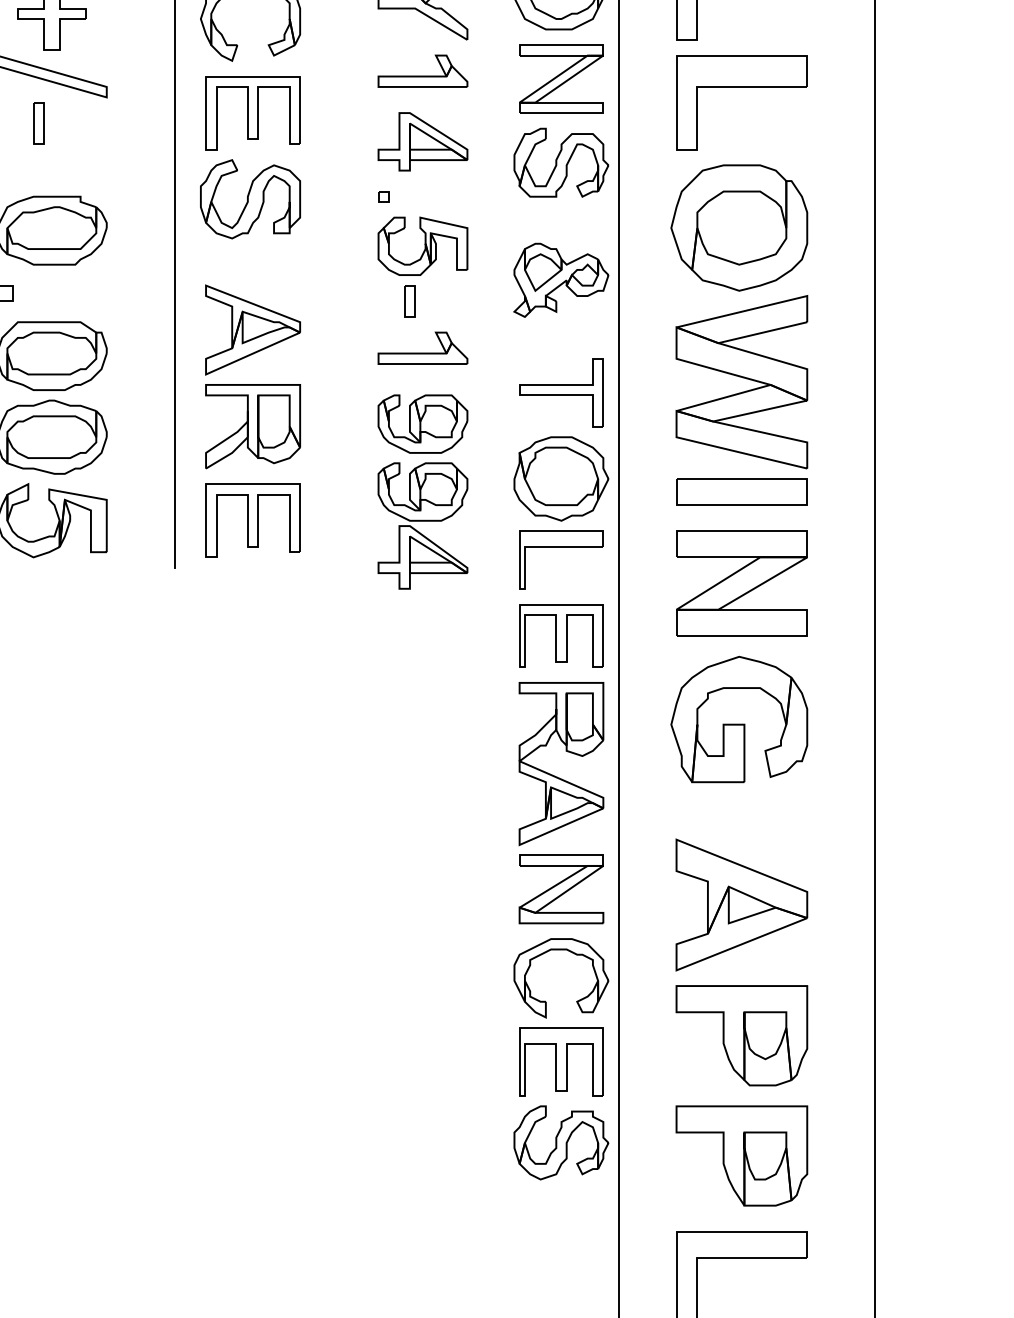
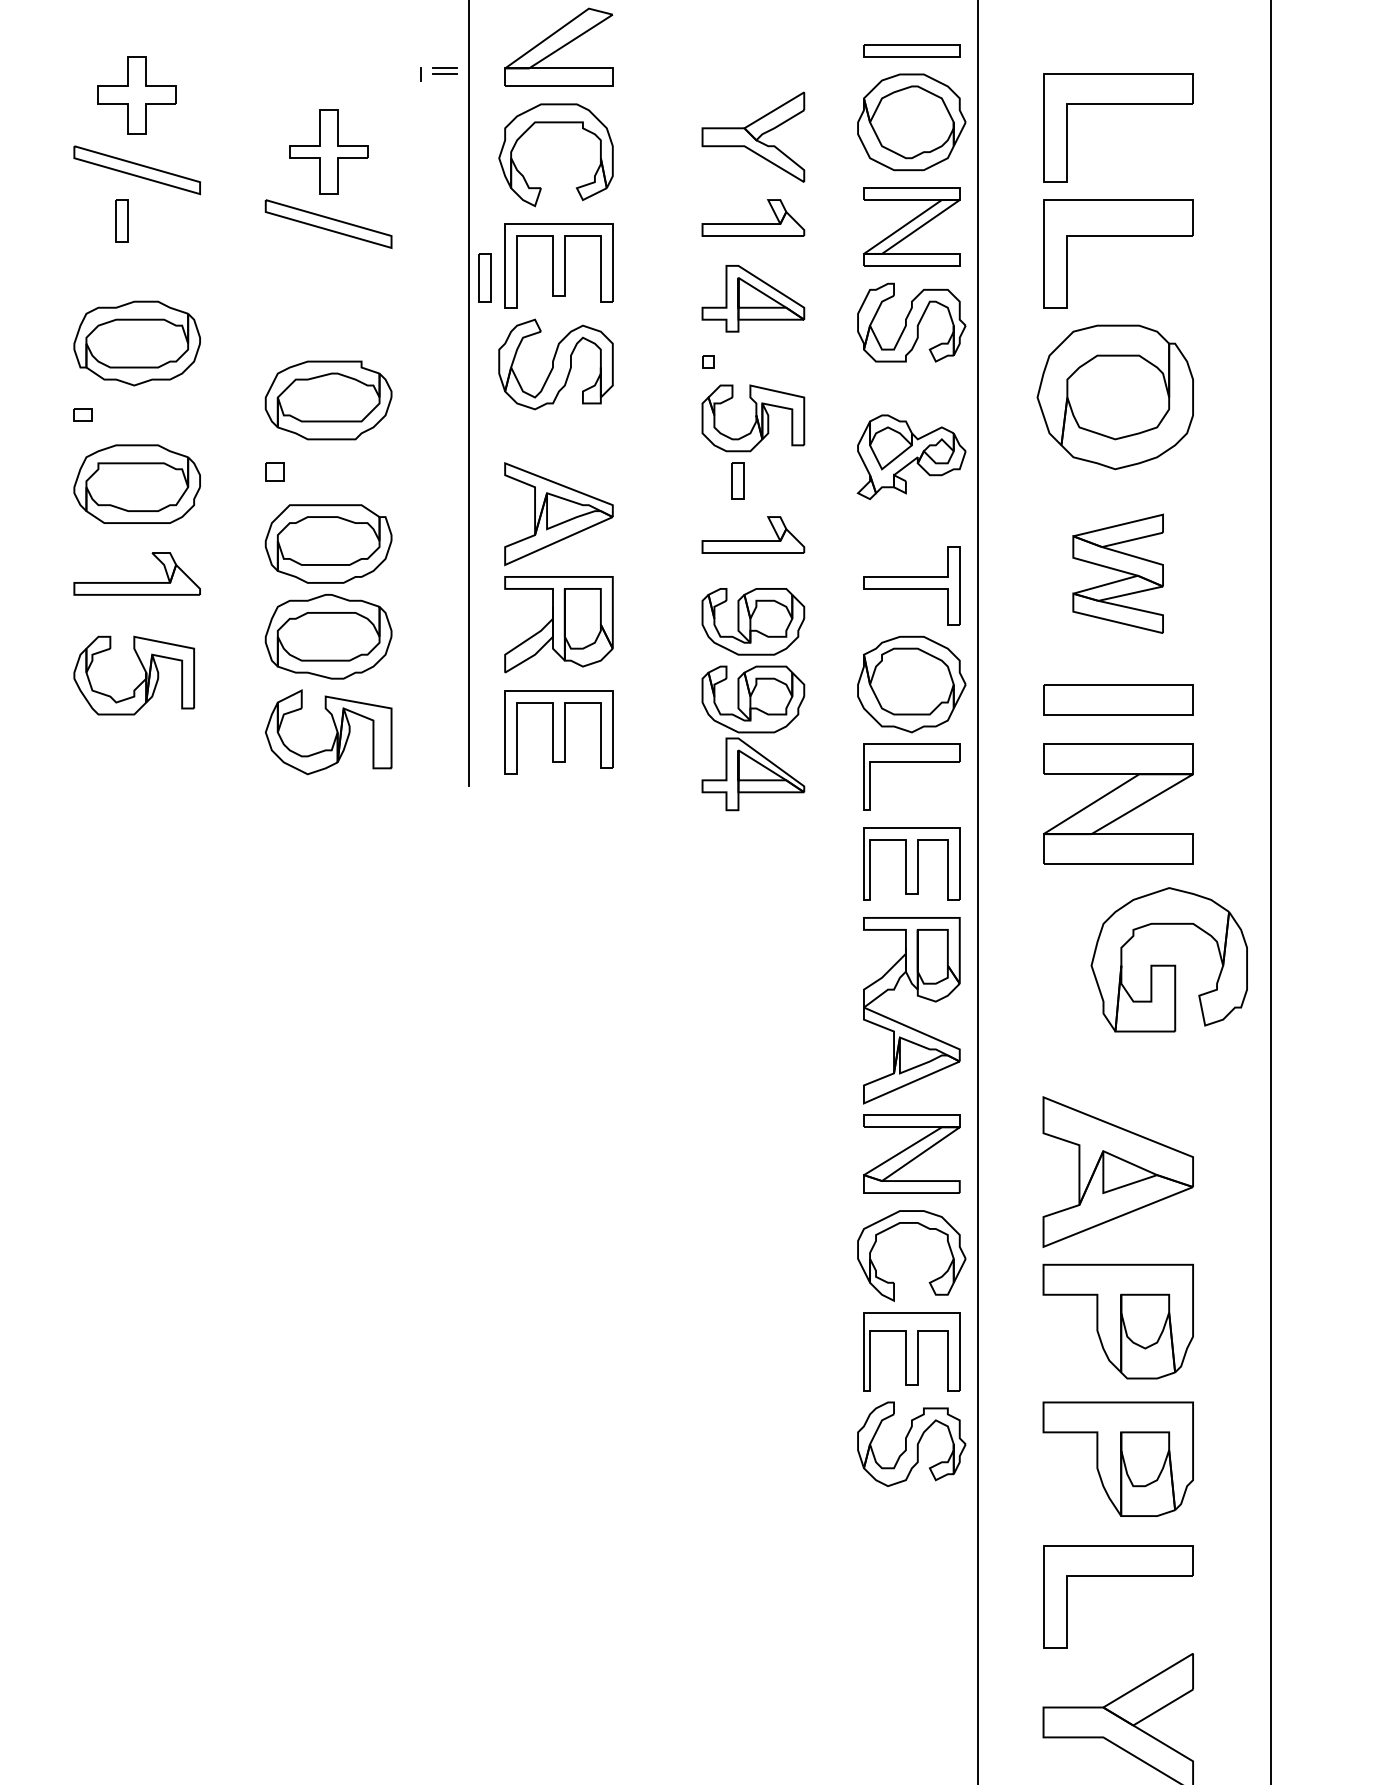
part: (38, 123) -> (484, 277), moved
part: (741, 381) -> (1117, 573), size x0.6
part: (738, 719) -> (1168, 959), moved

